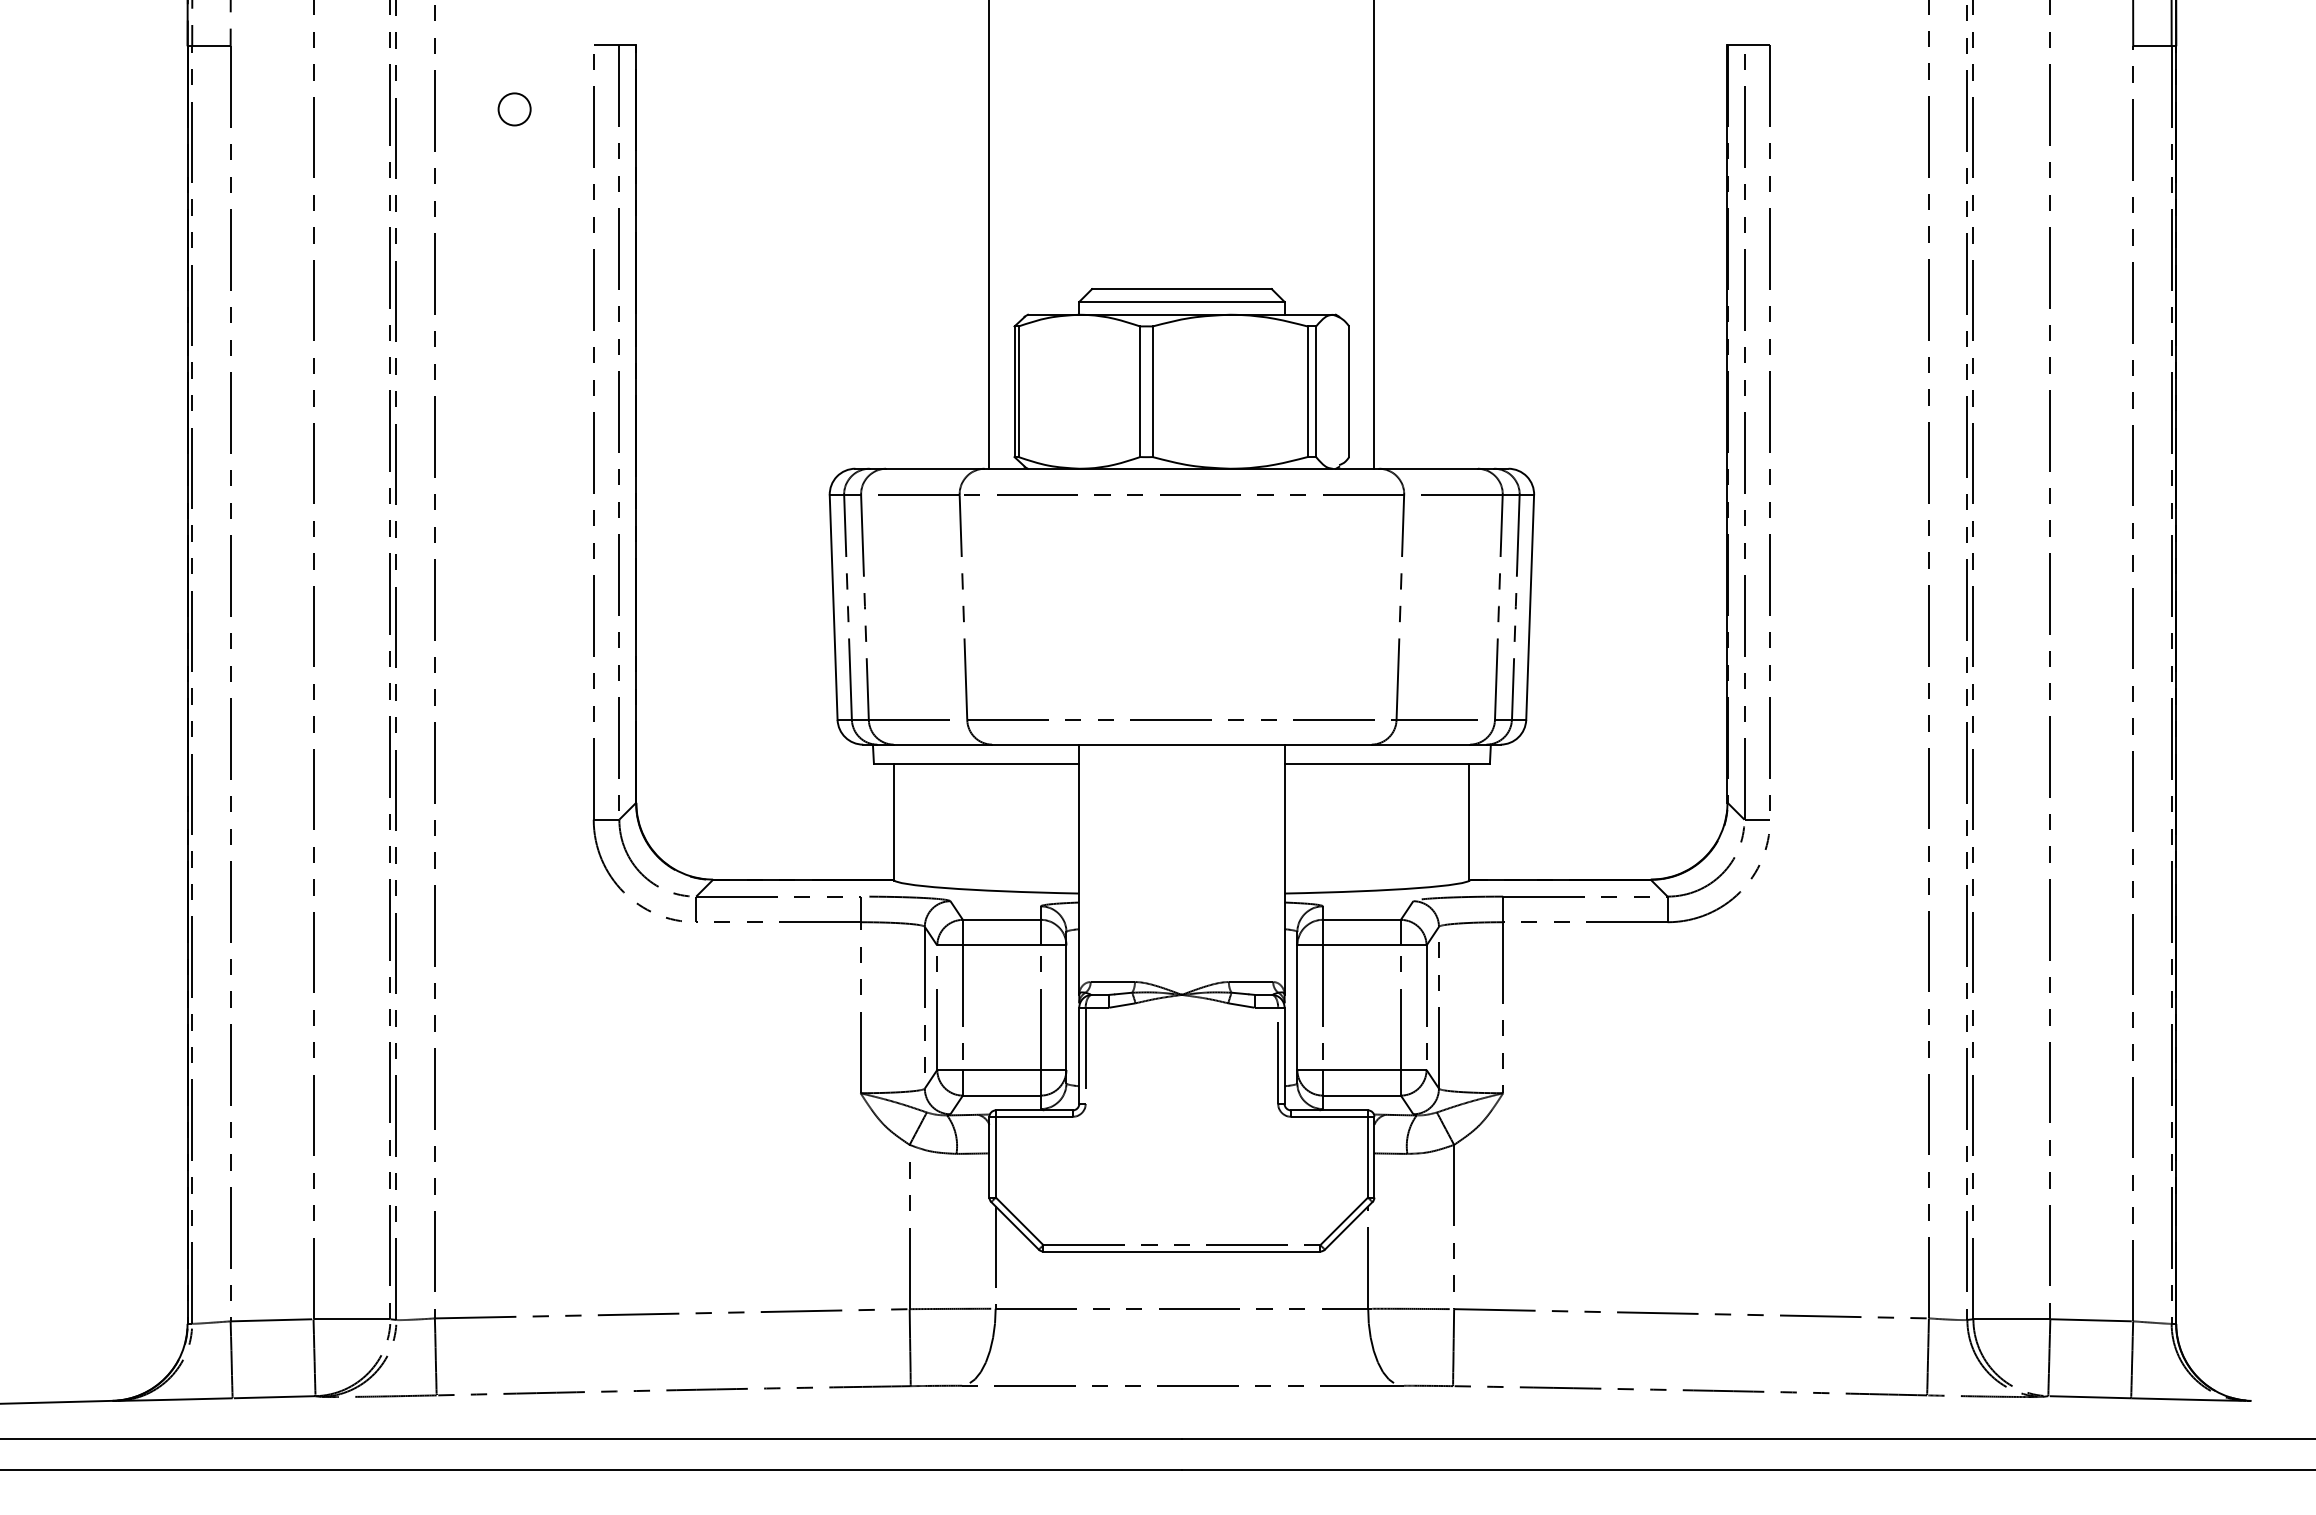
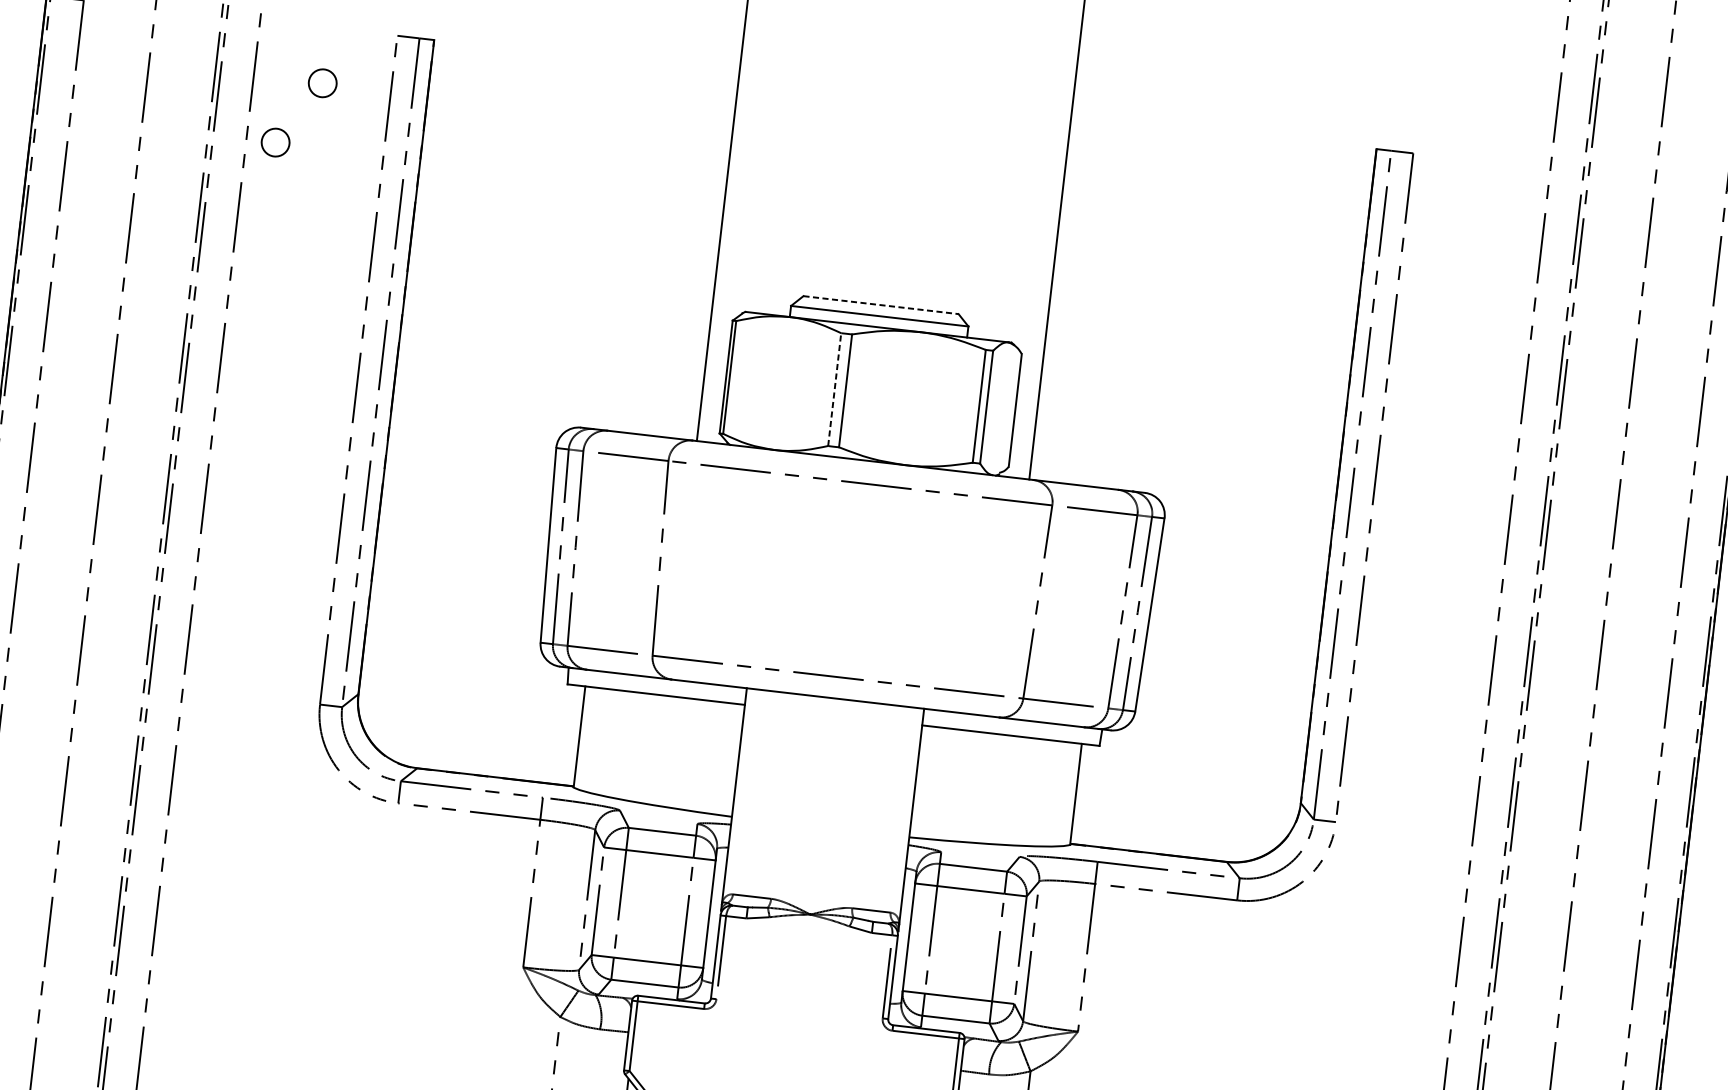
circle: (468, 183) -> (275, 142), added
line: (1181, 289) -> (880, 305), solid -> dashed
line: (1140, 391) -> (835, 389), solid -> dashed

